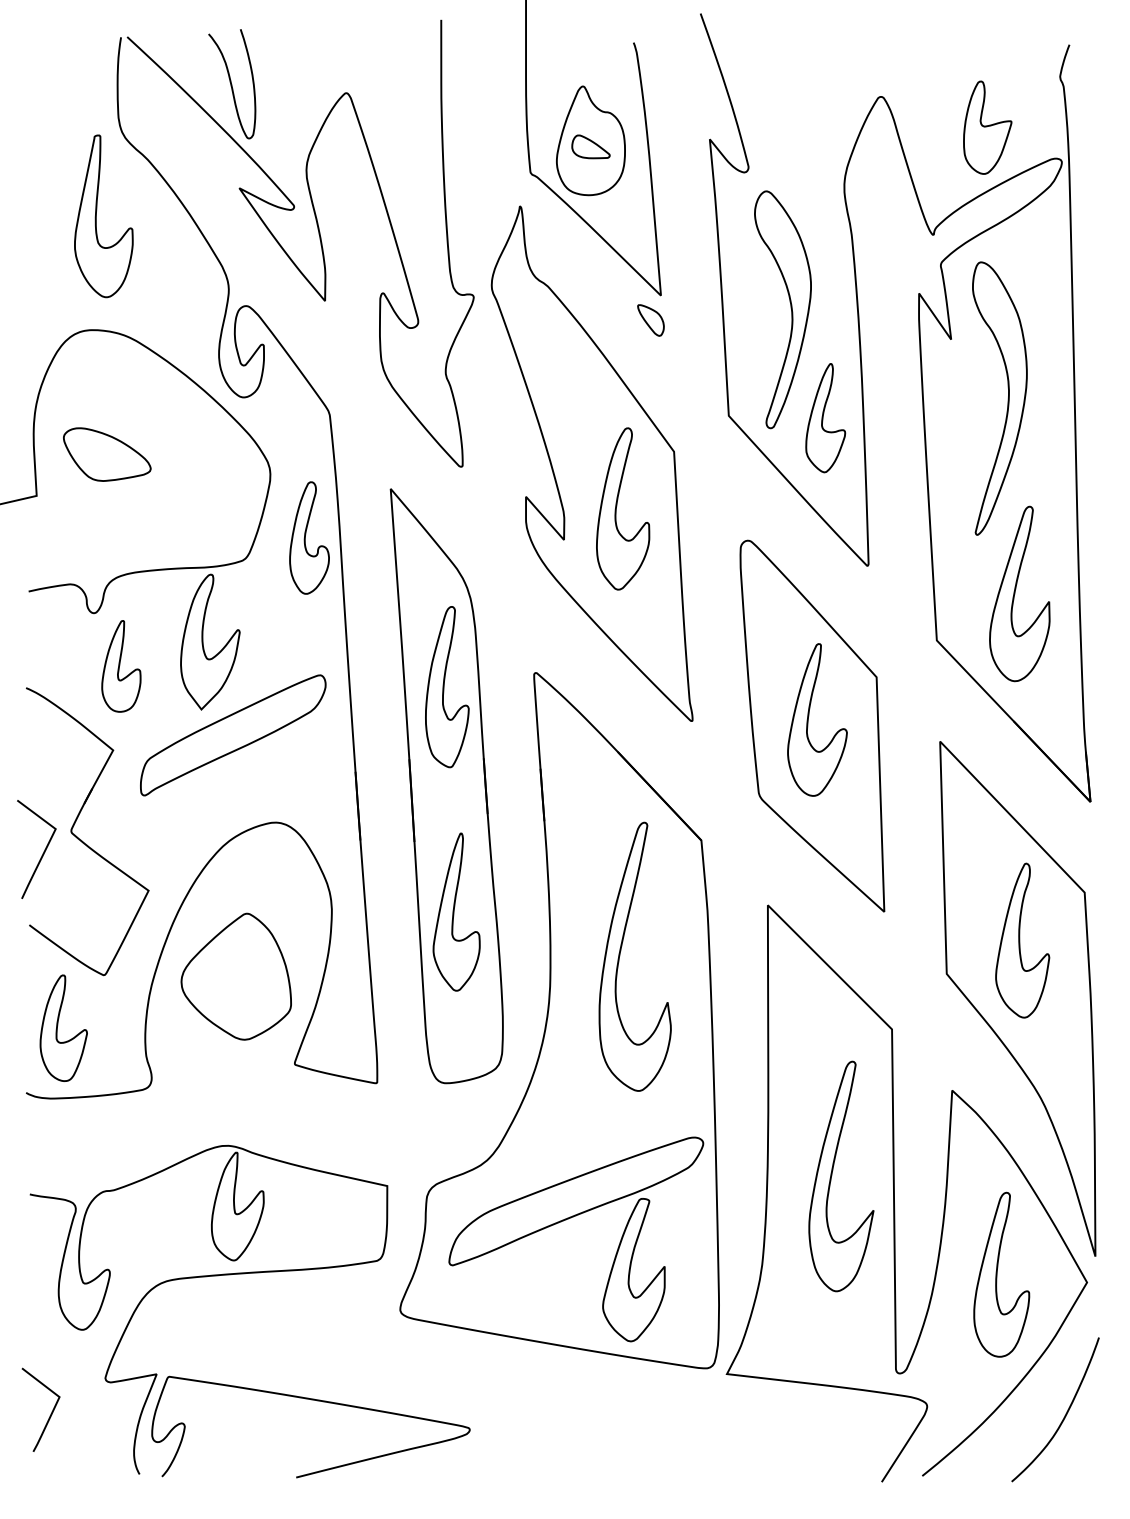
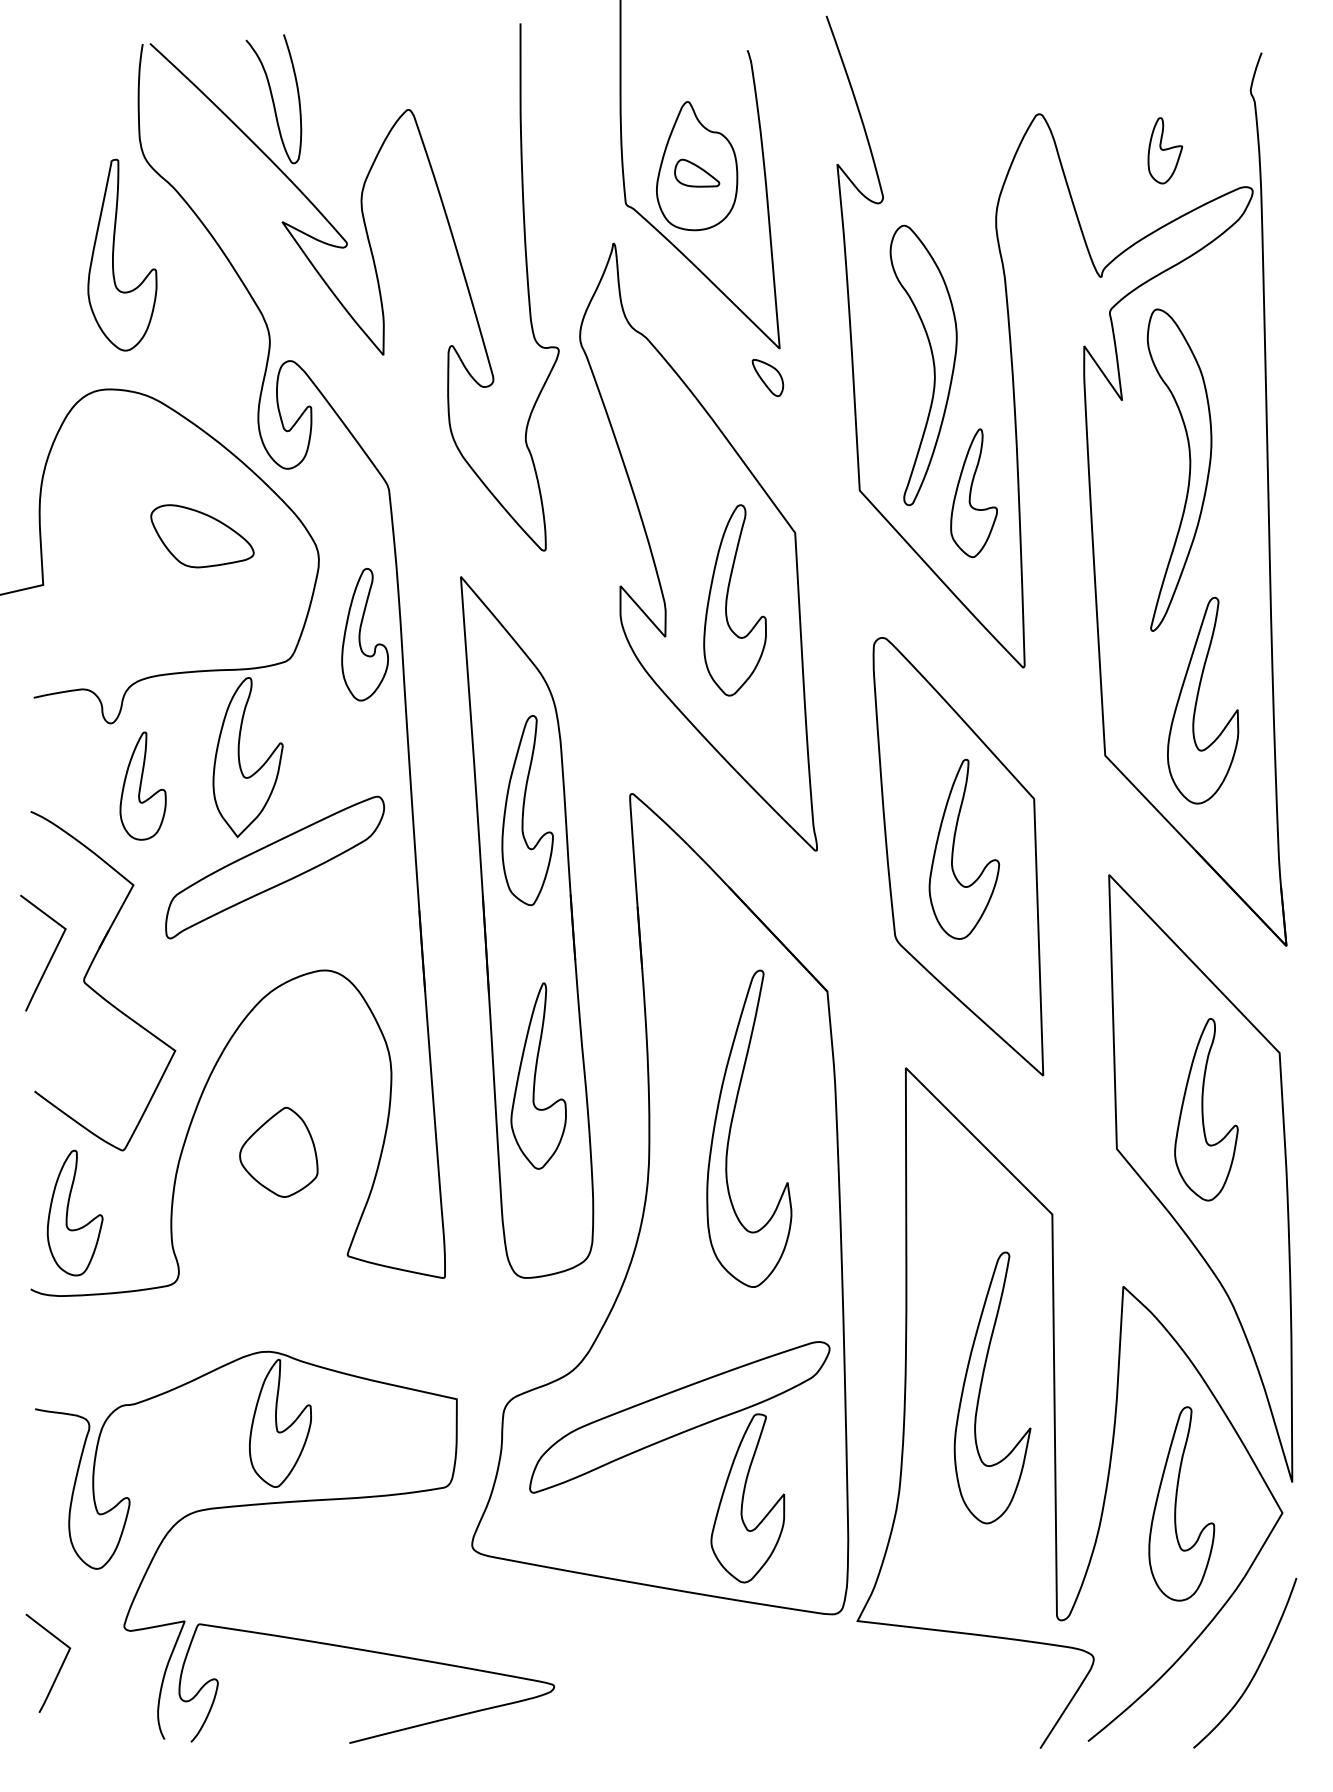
part: (987, 127) -> (1165, 150), size x0.6
part: (107, 454) -> (202, 536), moved
curve: (43, 851) -> (51, 955), moved
part: (236, 976) -> (278, 1152), size x0.6

